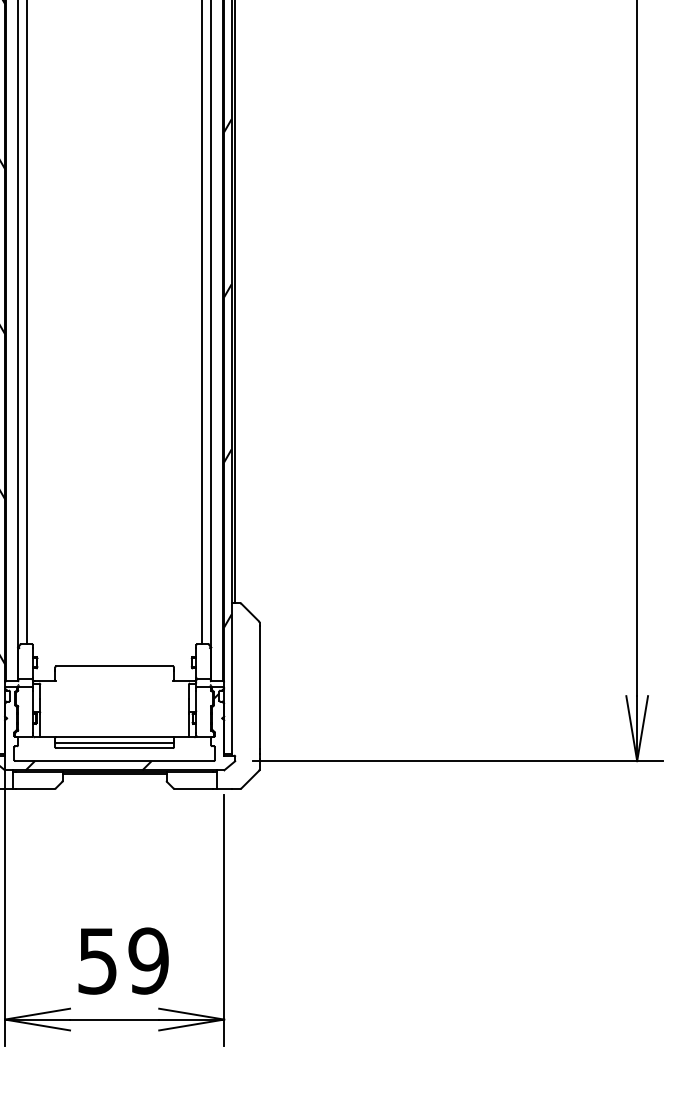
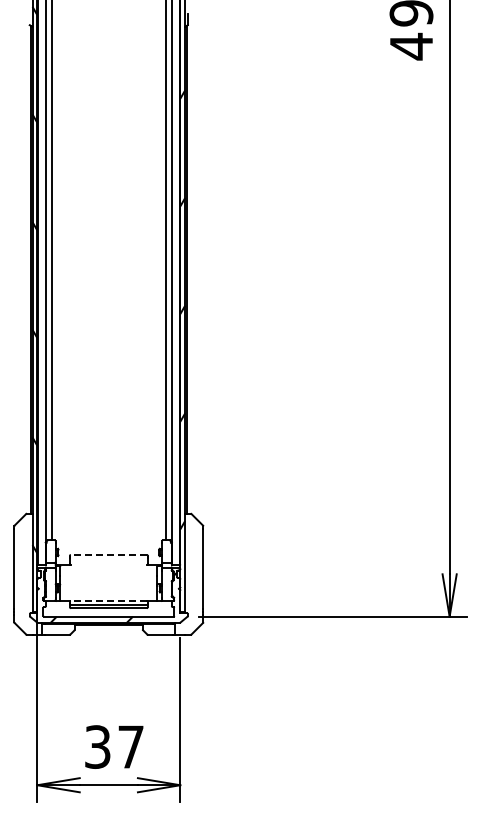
line: (114, 665) -> (108, 554), solid -> dashed
line: (114, 736) -> (108, 600), solid -> dashed
text: (123, 960) -> (114, 746), 59 -> 37

